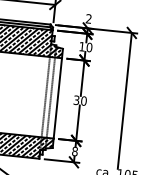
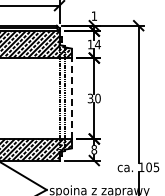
text: (88, 18) -> (93, 15), 2 -> 1
text: (89, 47) -> (97, 44), 10 -> 14
line: (57, 98) -> (71, 98), solid -> dashed

